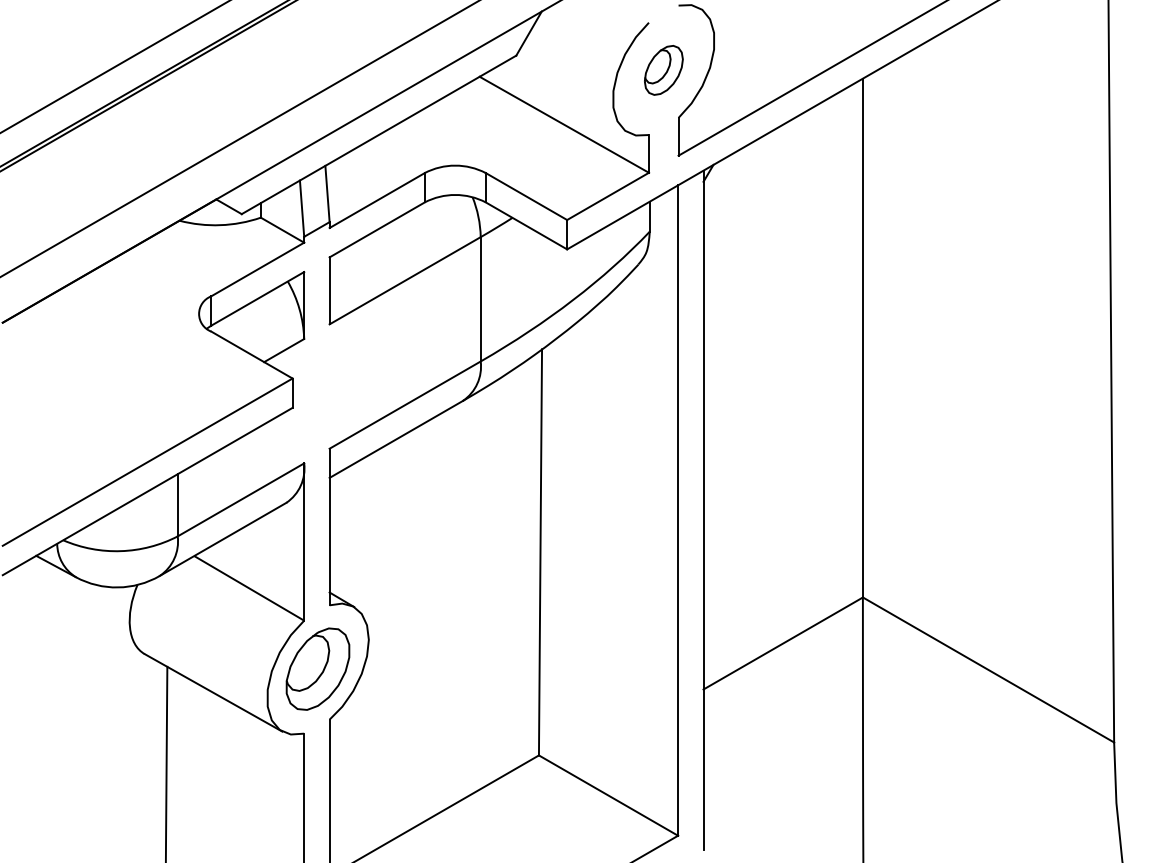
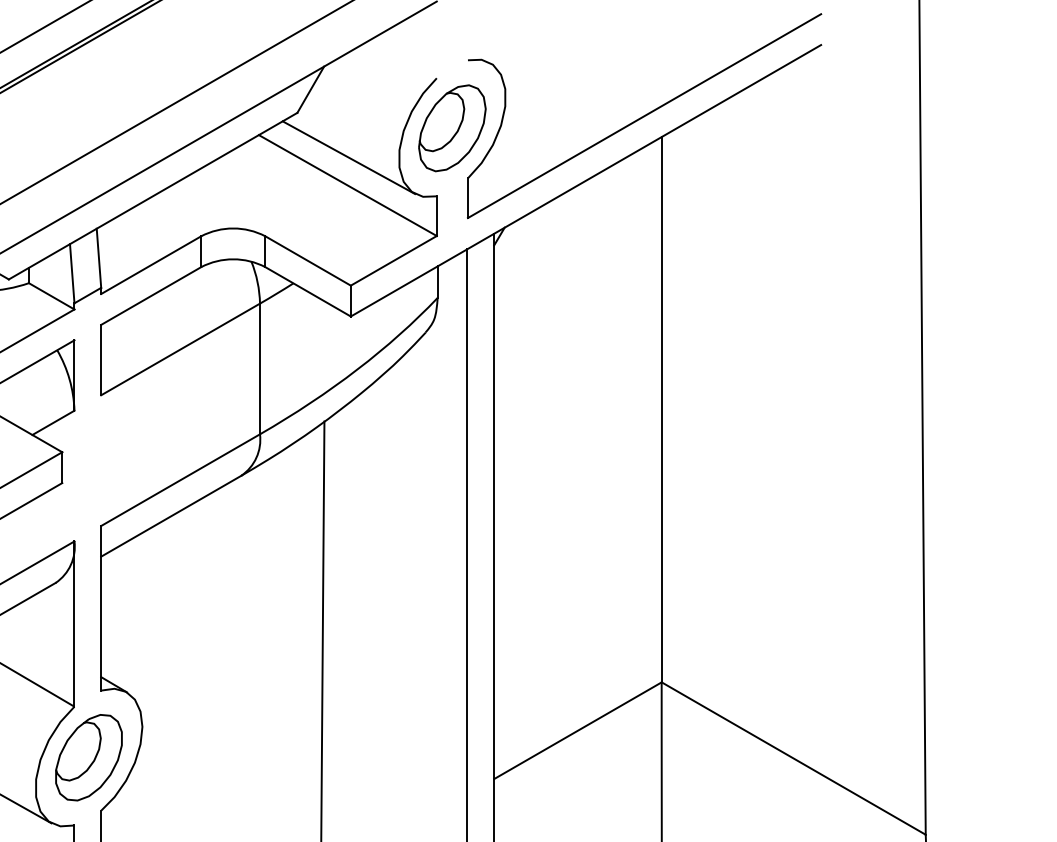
part: (663, 70) -> (452, 128), size x1.67
line: (565, 97) -> (349, 156), added

